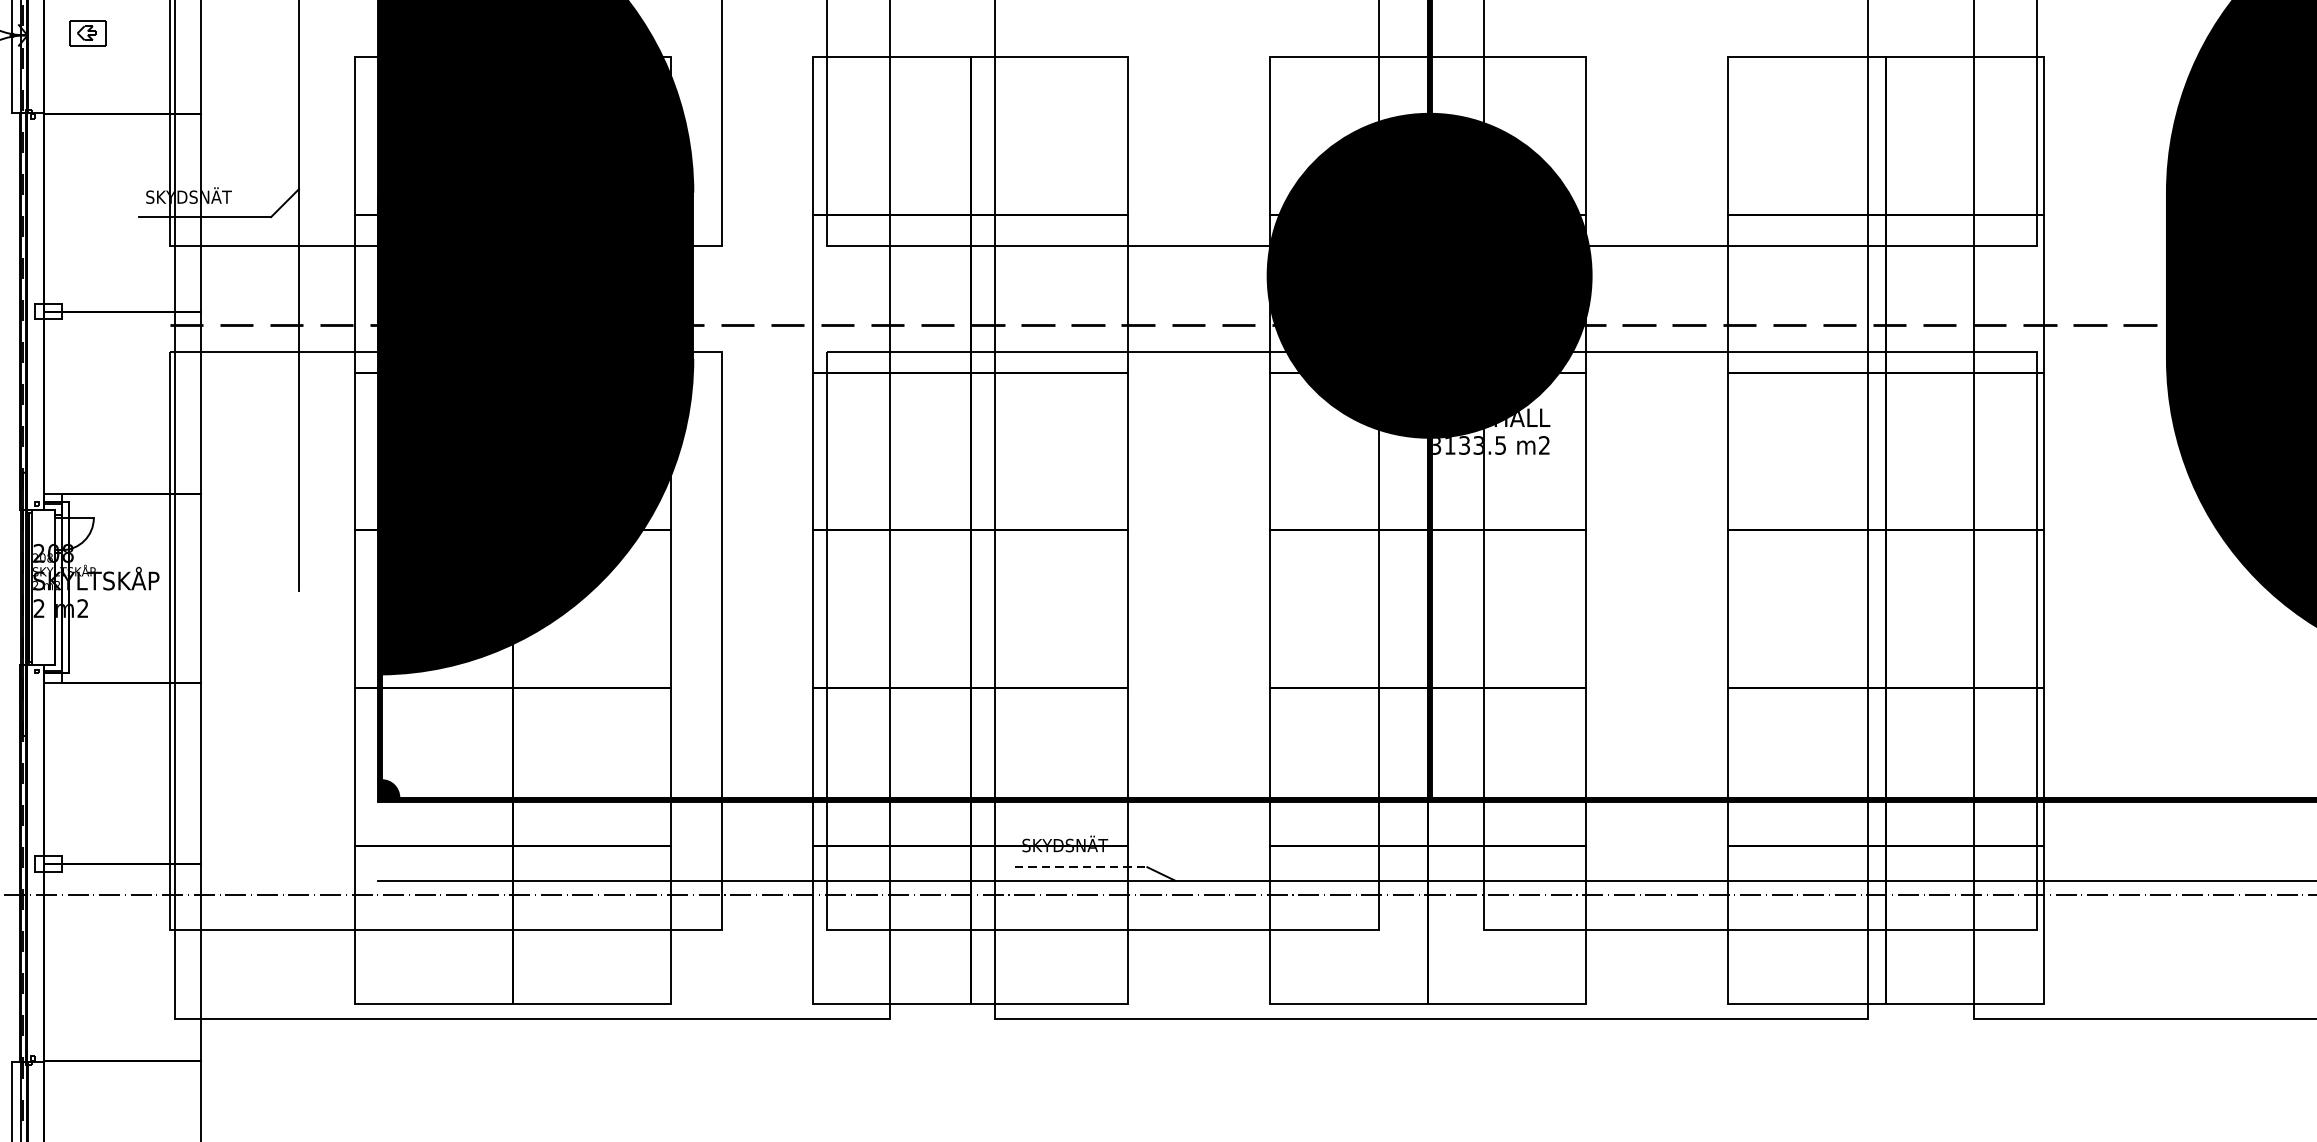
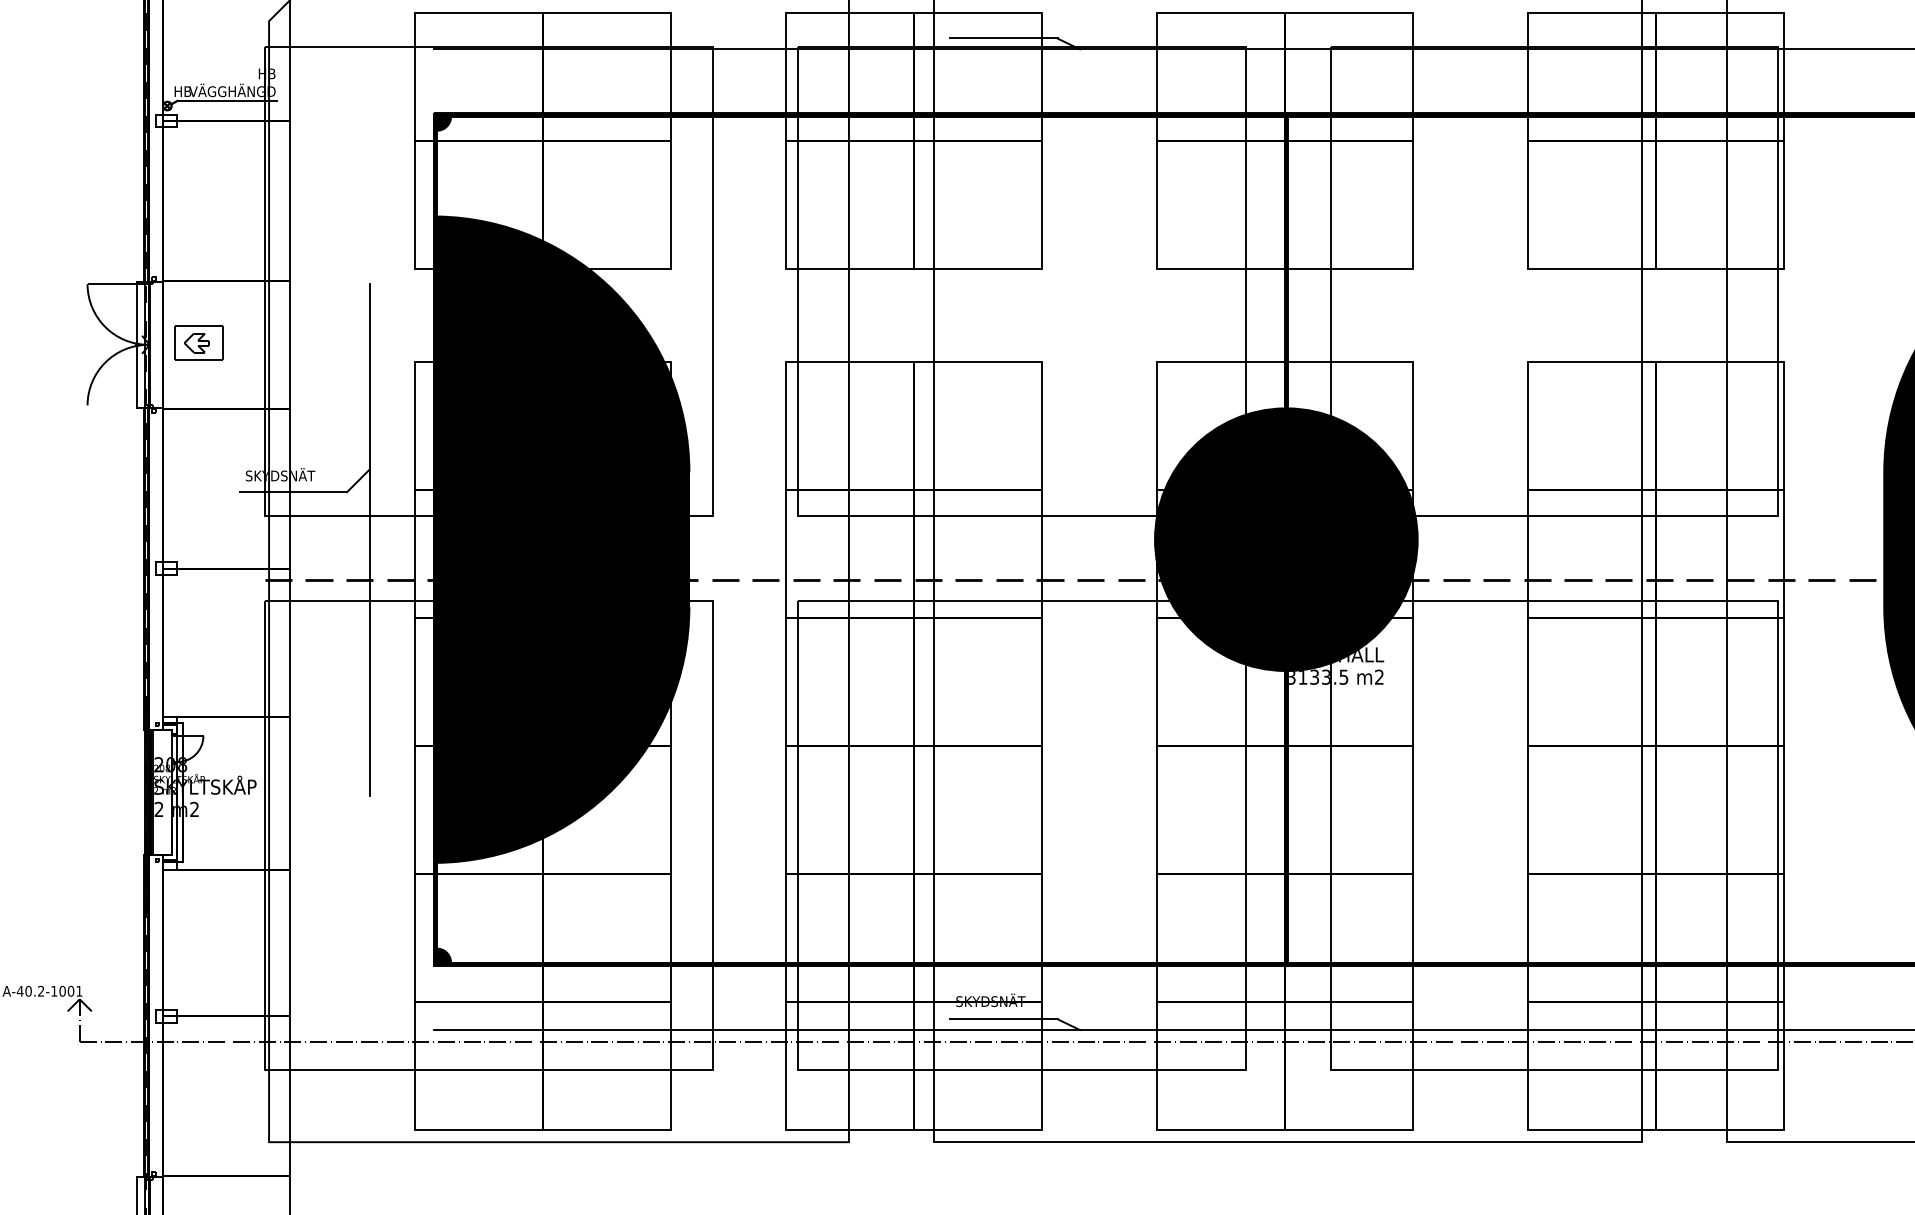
part: (87, 32) -> (198, 342), size x1.67
line: (1080, 867) -> (1003, 1019), dashed -> solid

